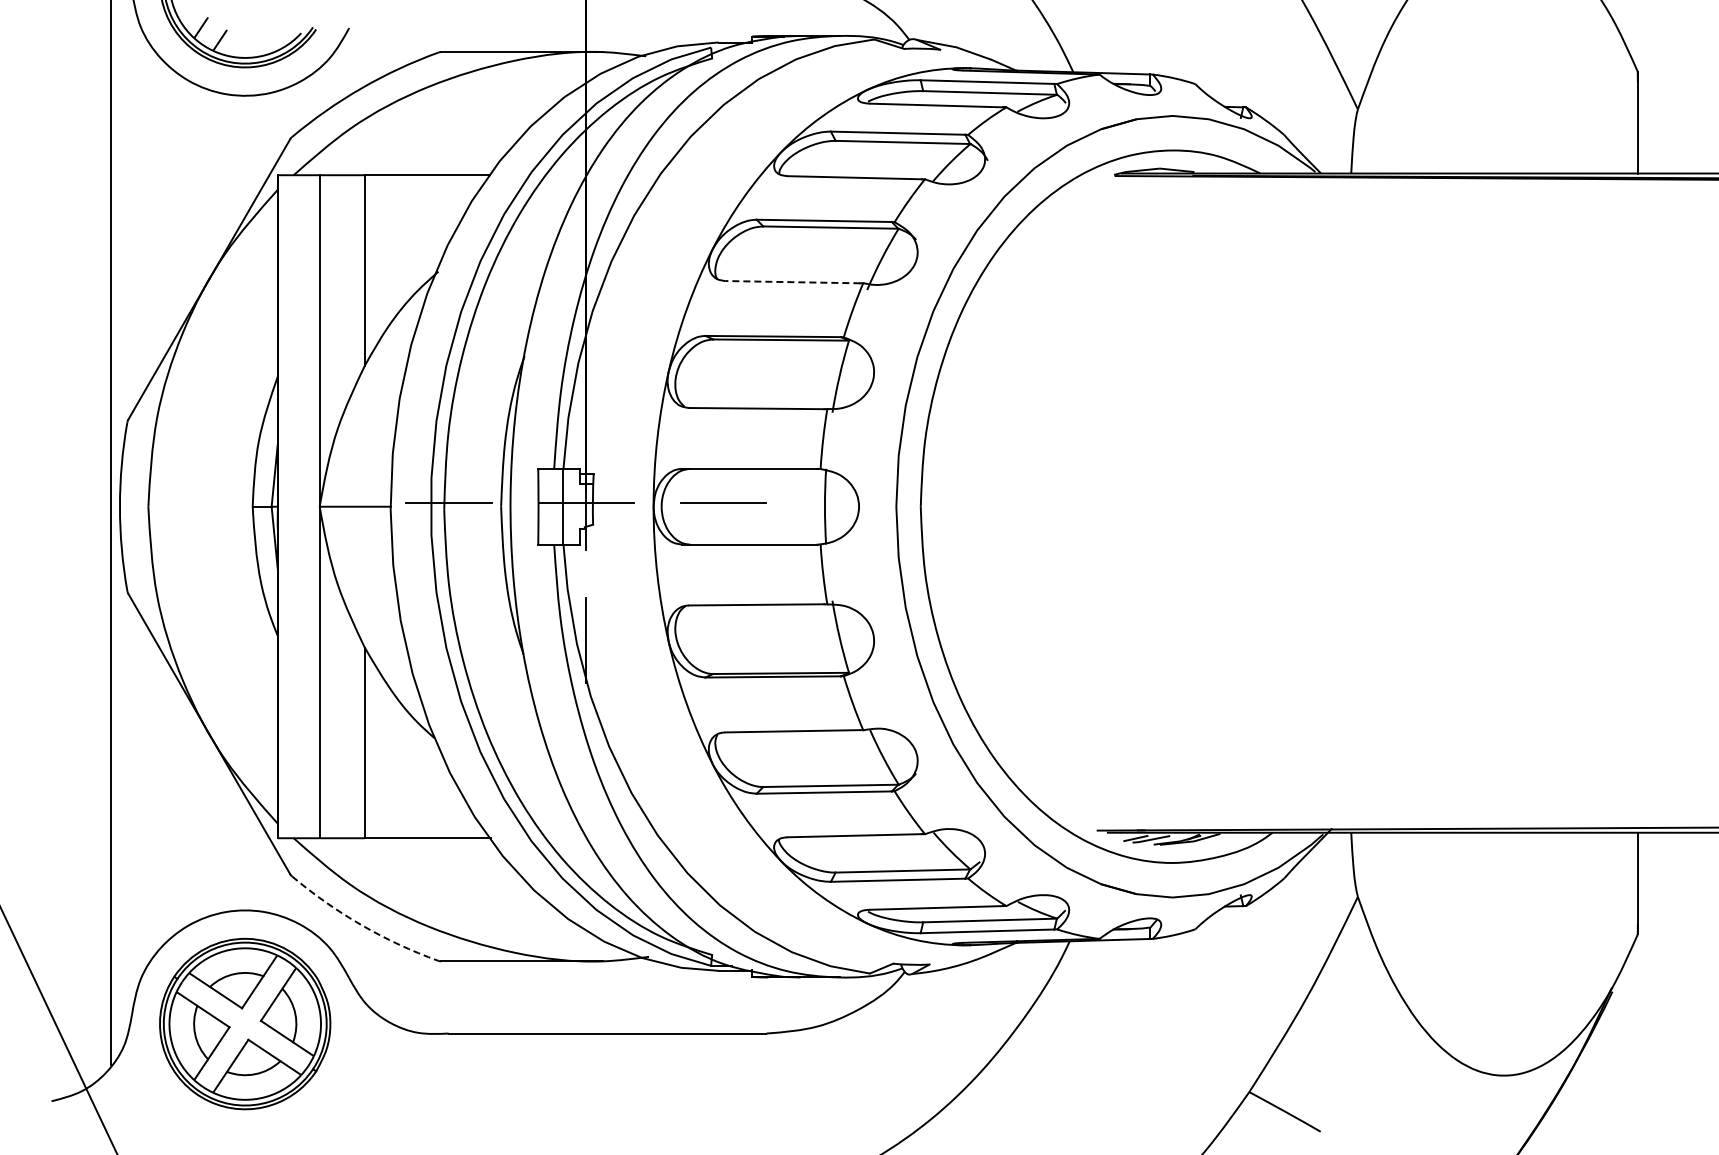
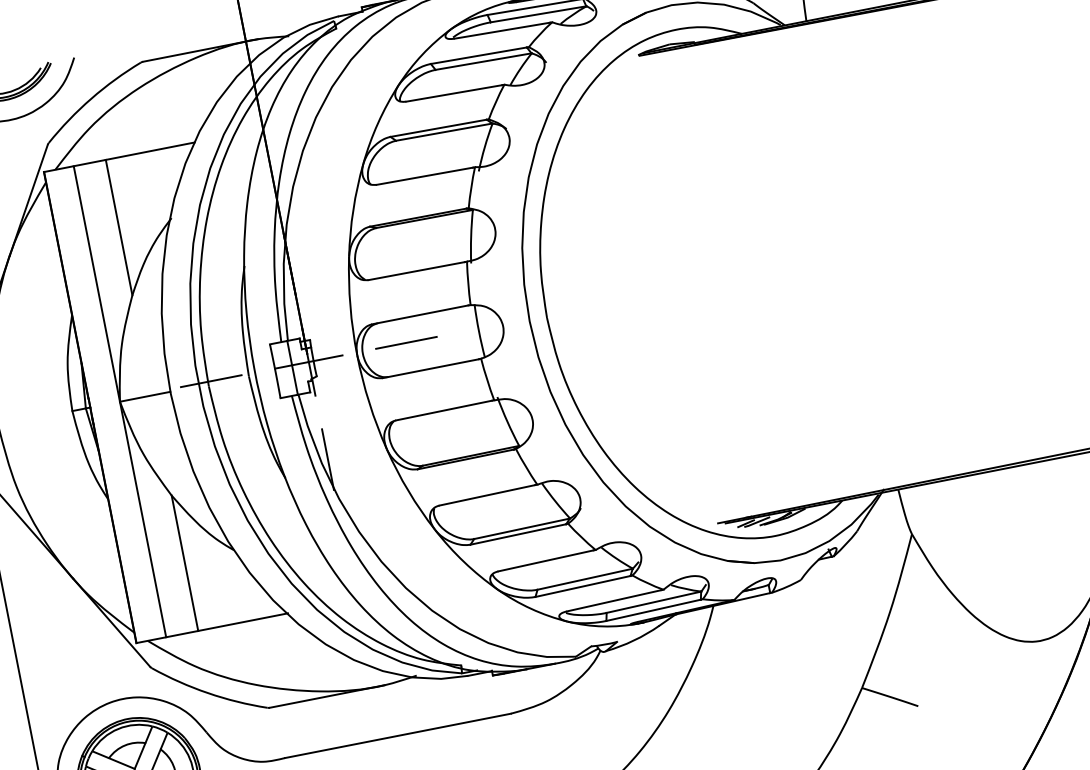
line: (792, 282) -> (424, 176), dashed -> solid
arc: (361, 925) -> (208, 693), dashed -> solid

